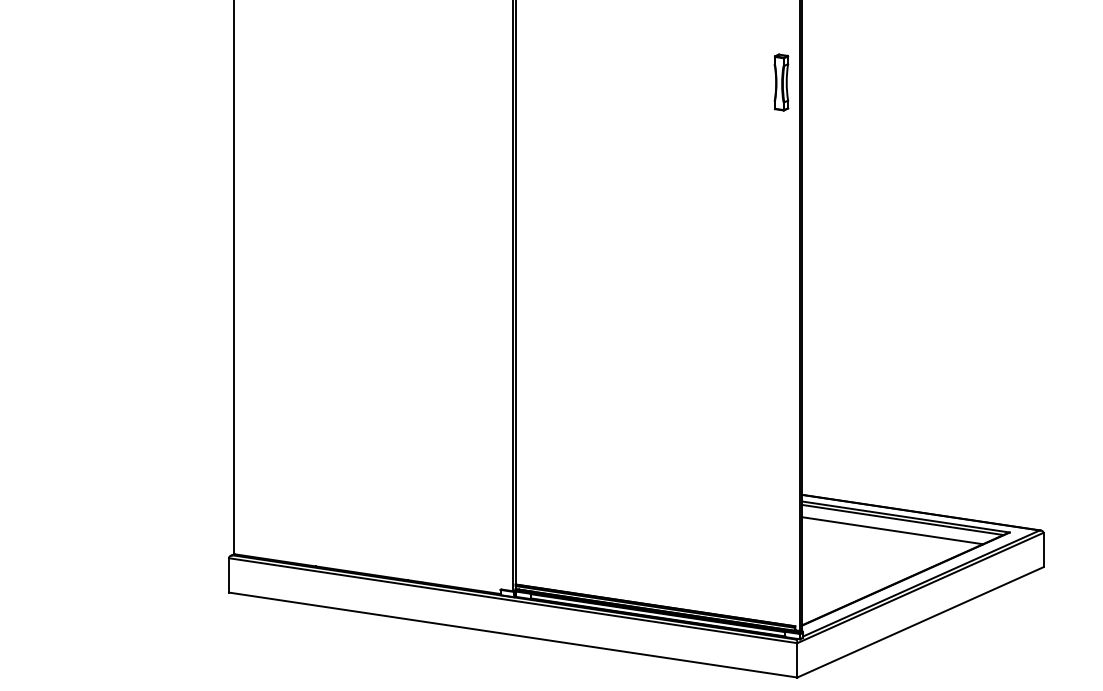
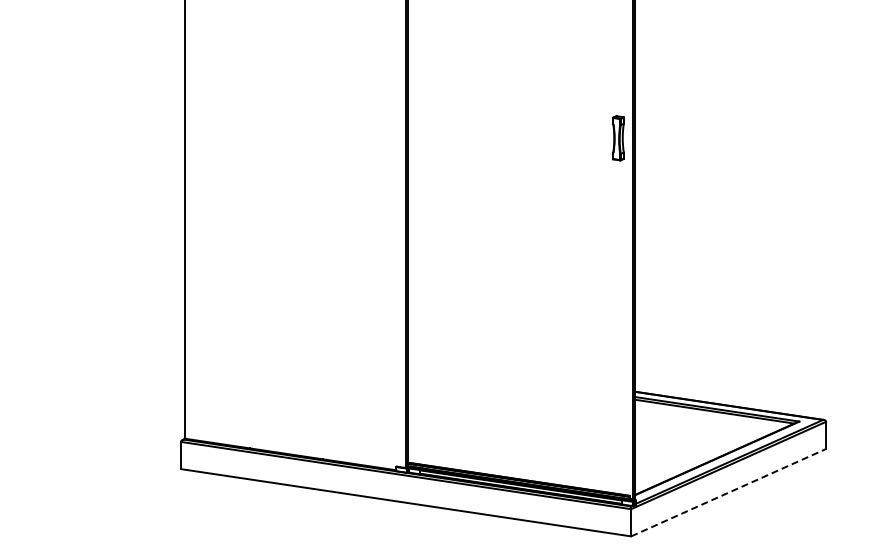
part: (781, 82) -> (618, 138), moved
line: (892, 529) -> (706, 419), removed
line: (920, 622) -> (728, 492), solid -> dashed

